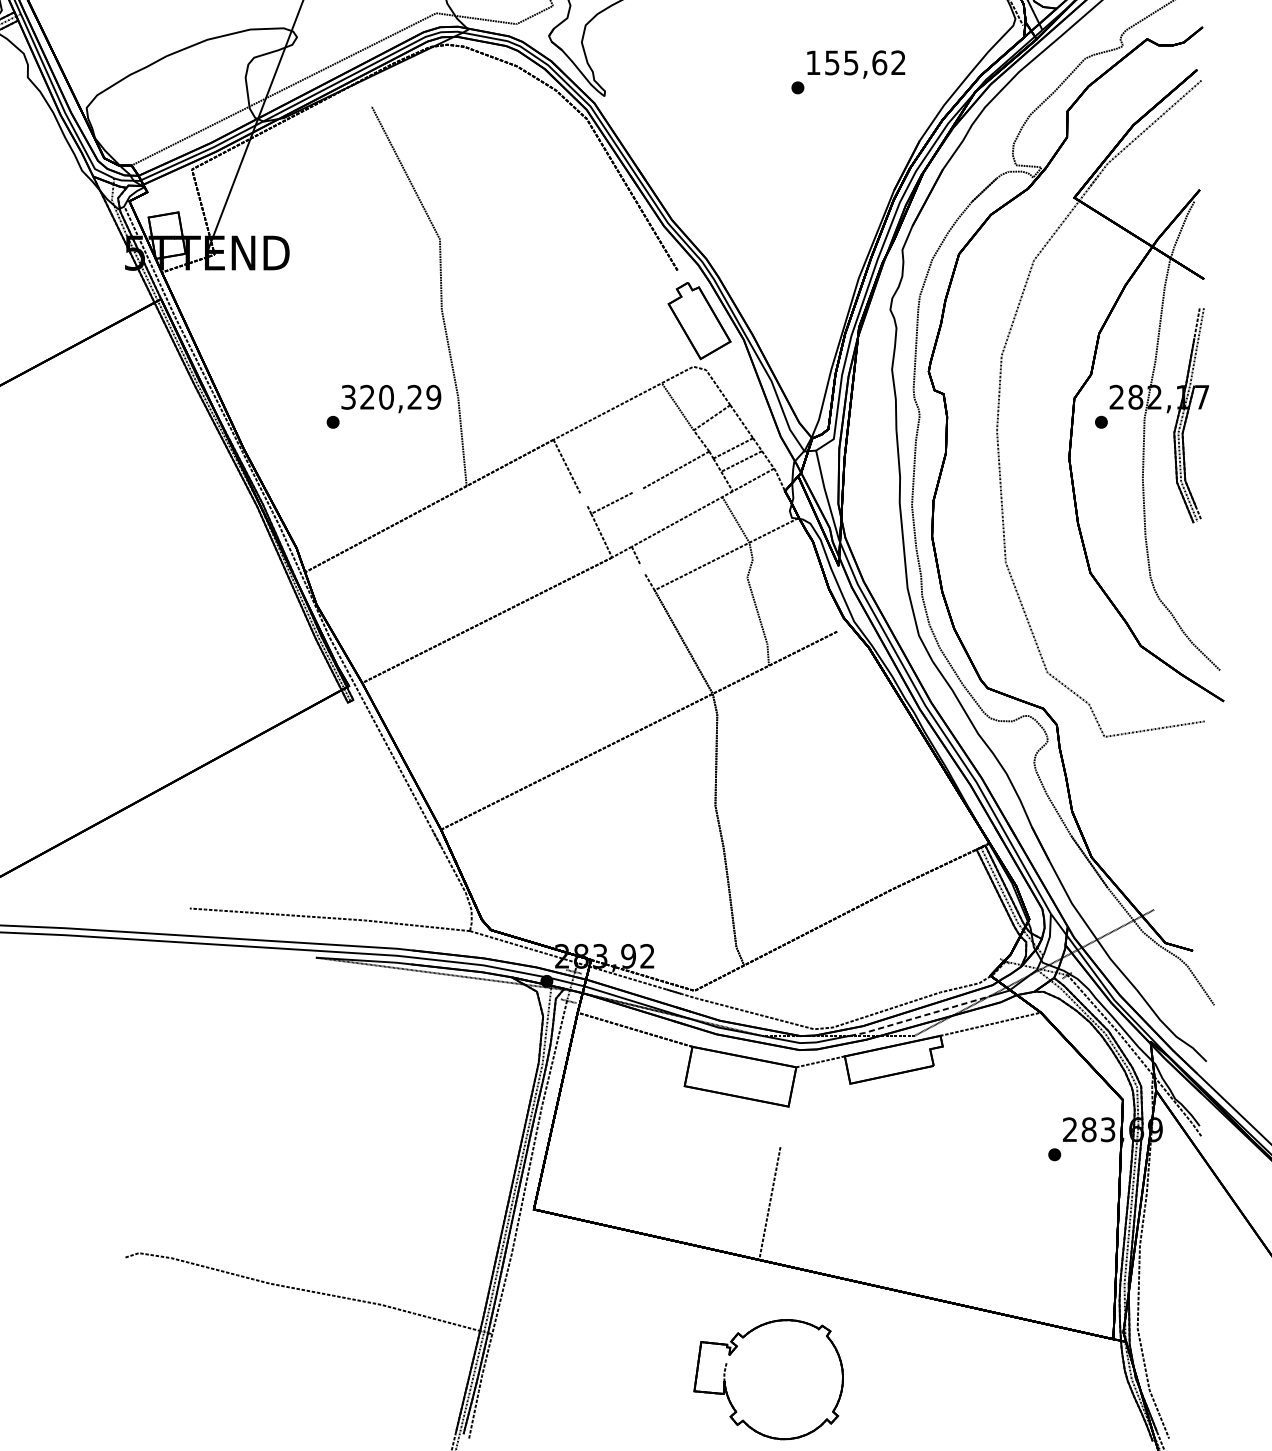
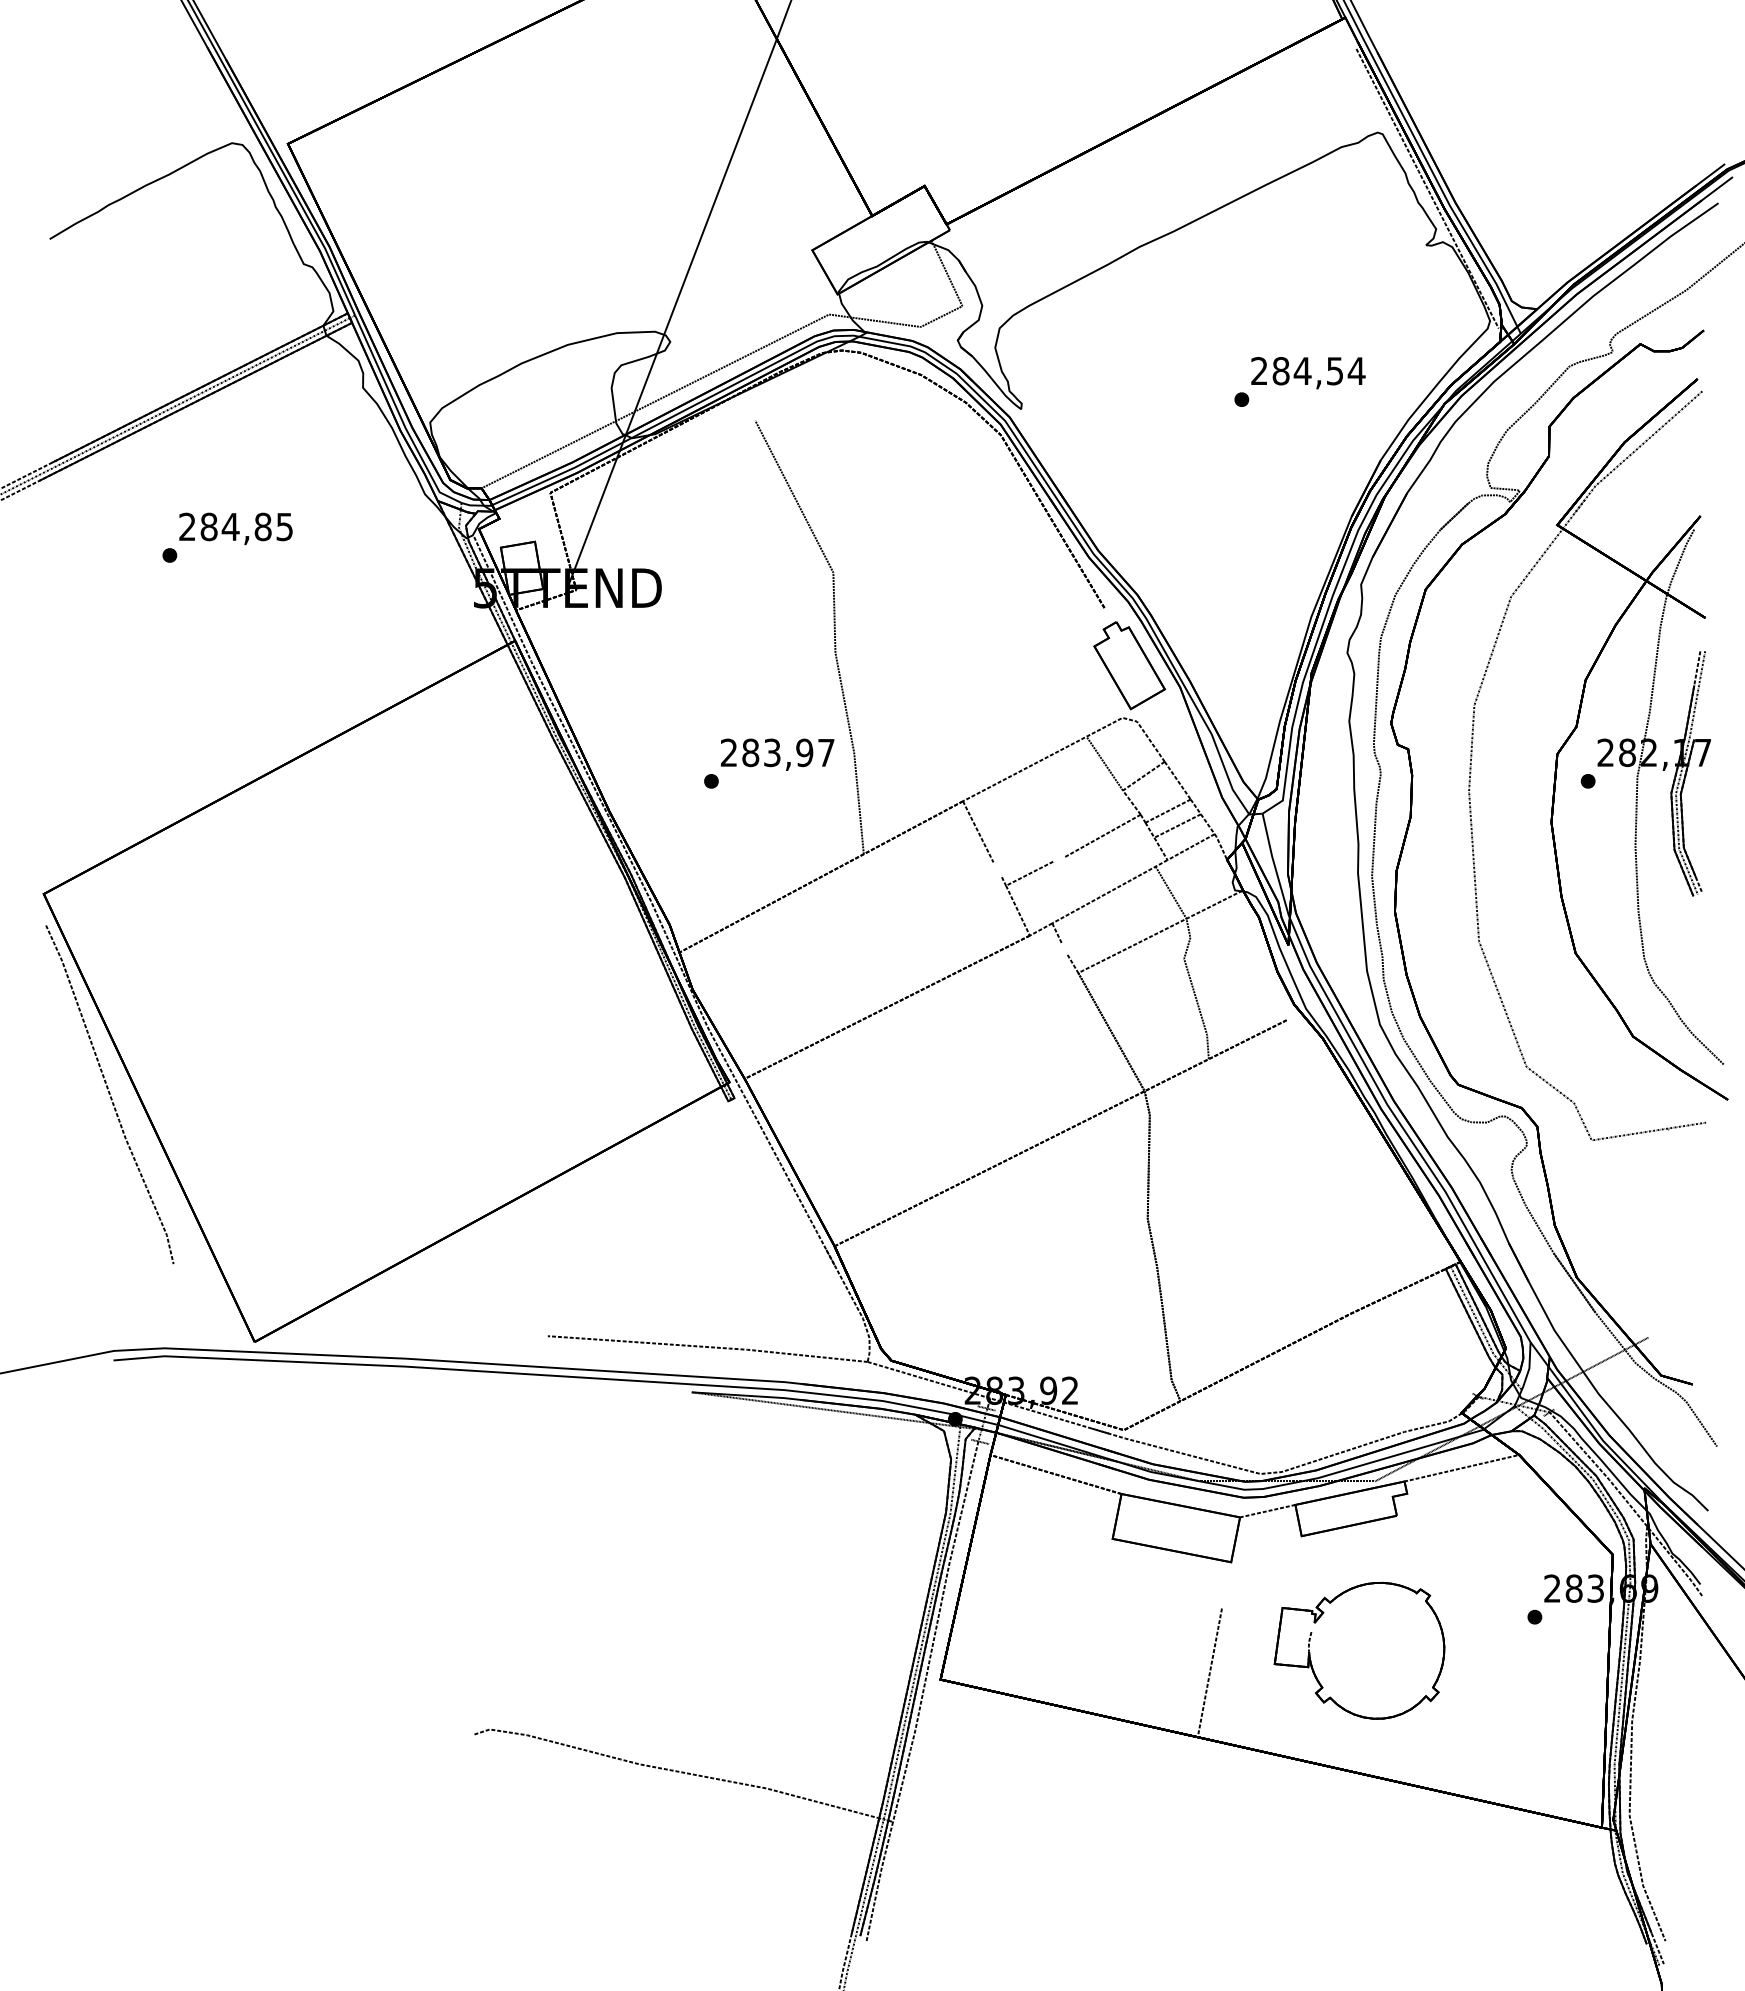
text: (856, 63) -> (1308, 371), 155,62 -> 284,54
text: (391, 397) -> (777, 752), 320,29 -> 283,97
line: (919, 1016) -> (1380, 1459), dashed -> solid
part: (768, 1379) -> (1359, 1650), moved

